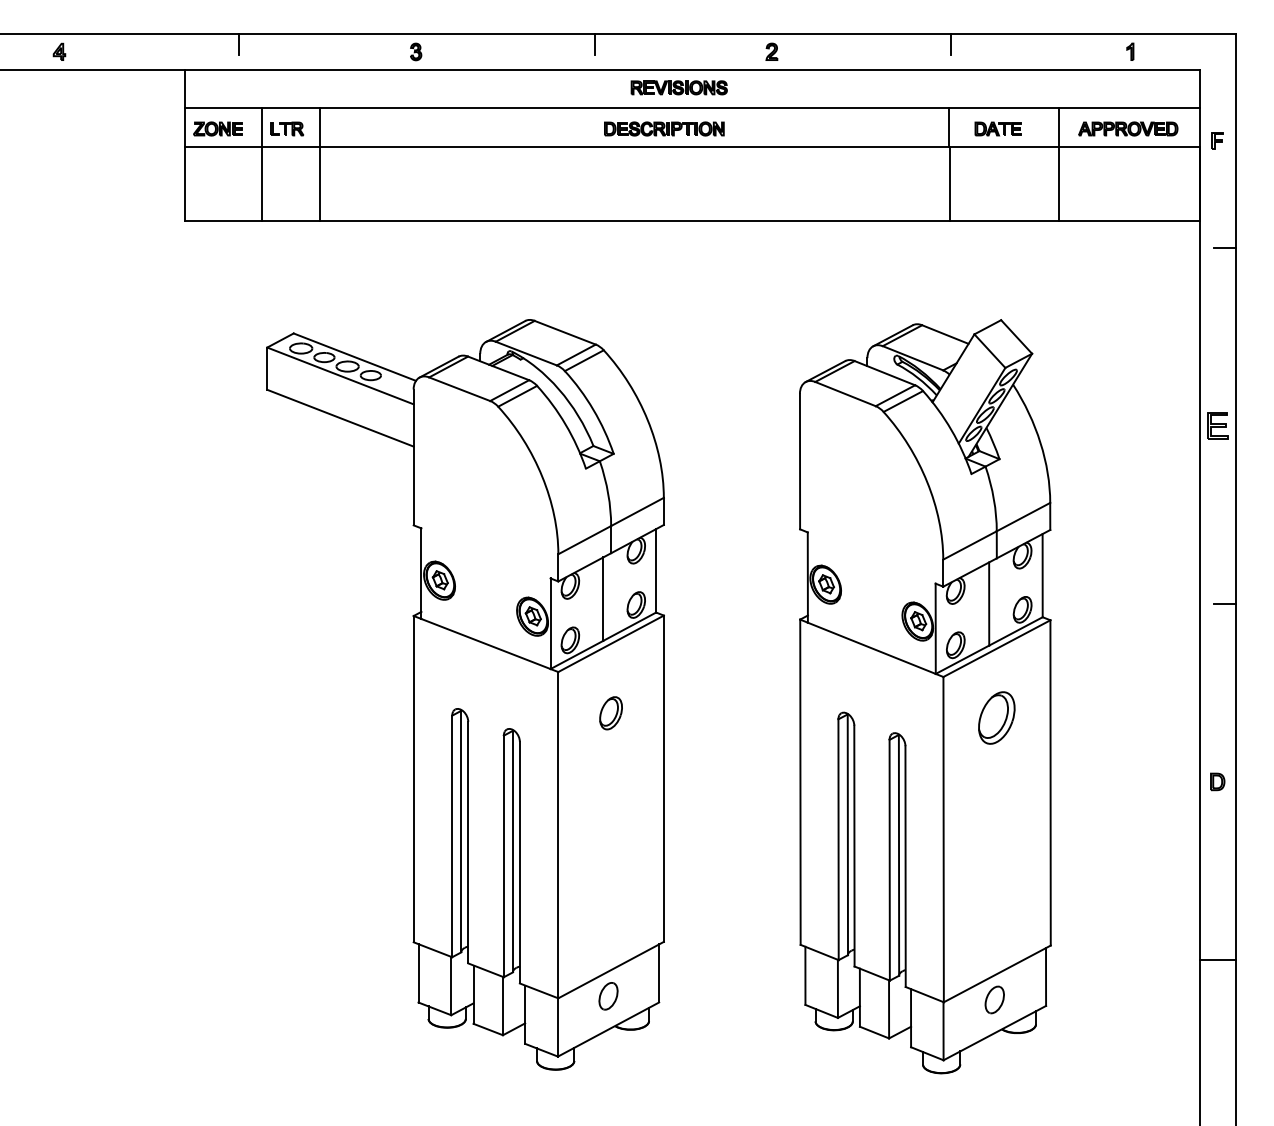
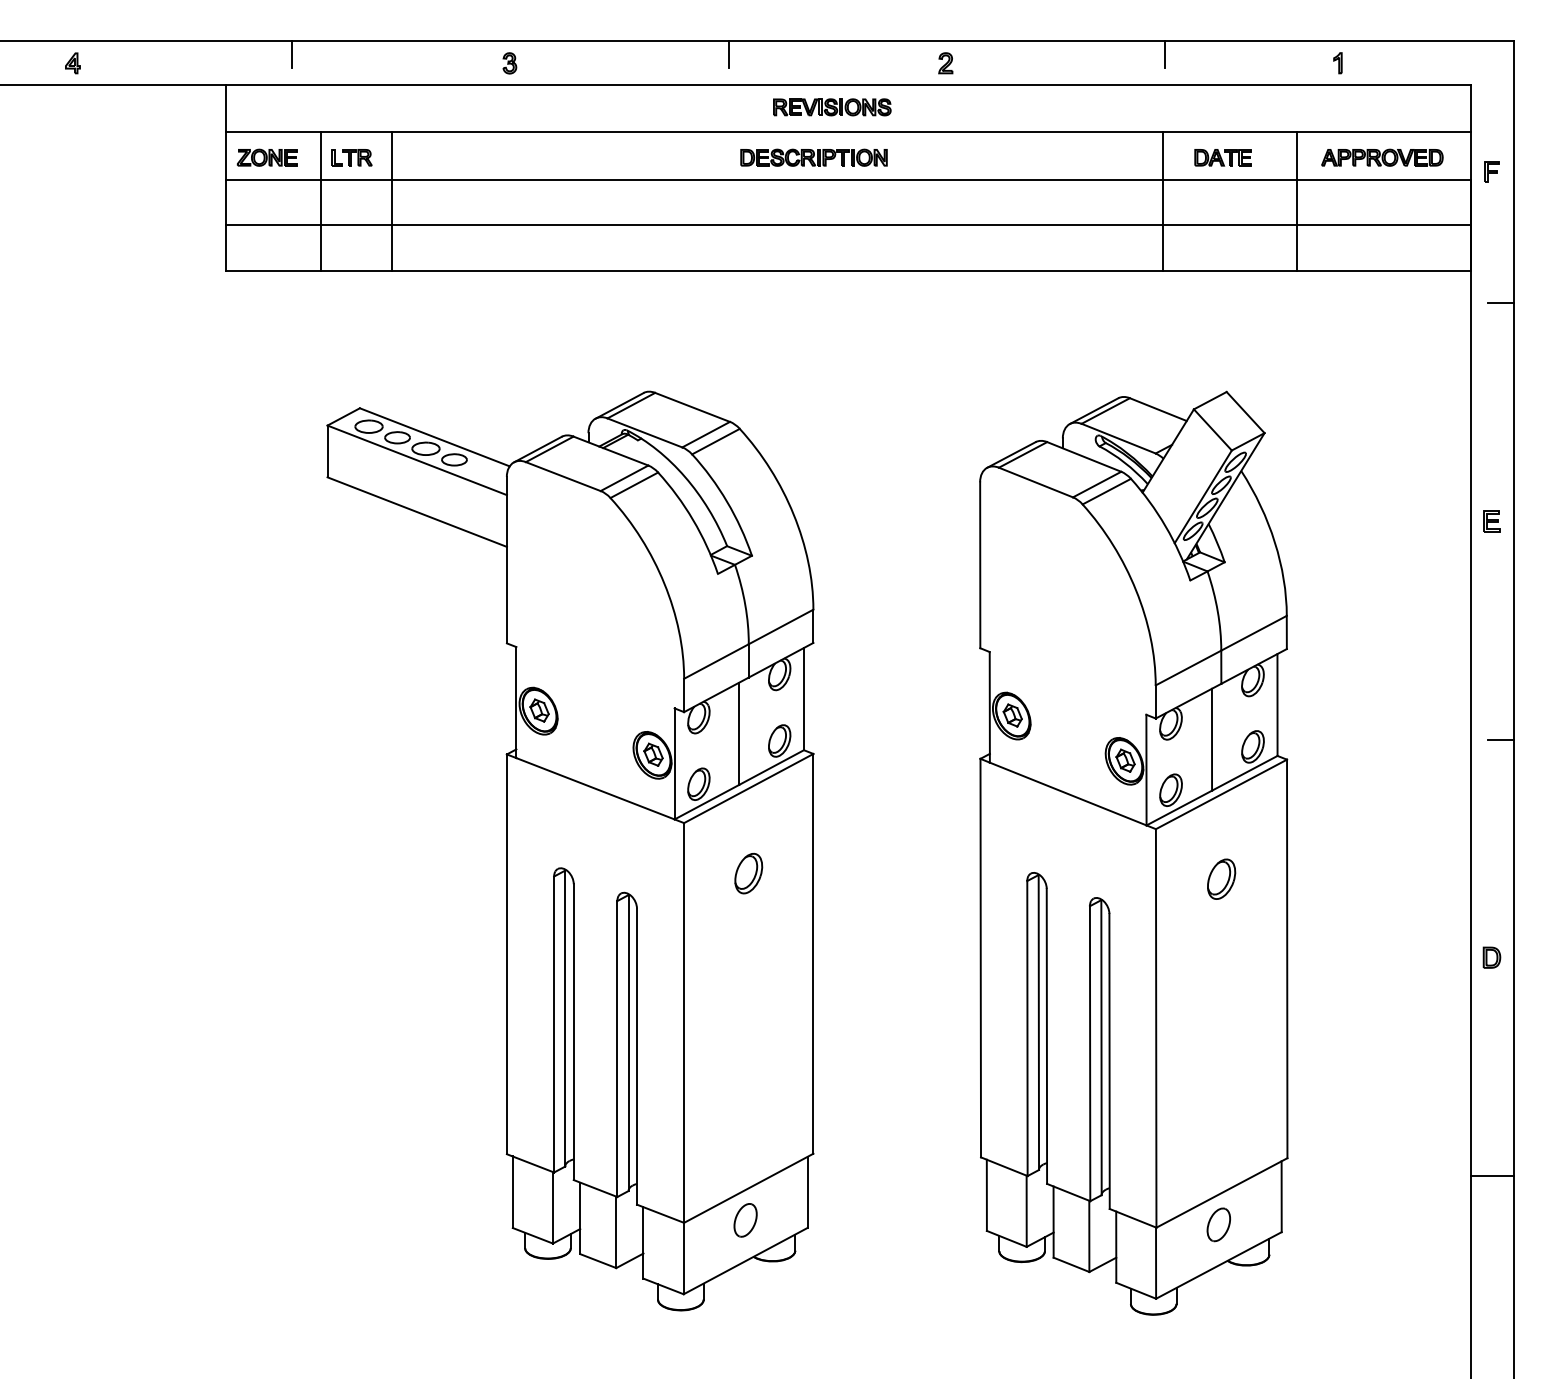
part: (1129, 52) -> (1337, 63), moved
line: (692, 184) -> (848, 225), added
part: (1217, 425) -> (1491, 521), size x0.62
part: (996, 717) -> (1221, 878), size x0.62

